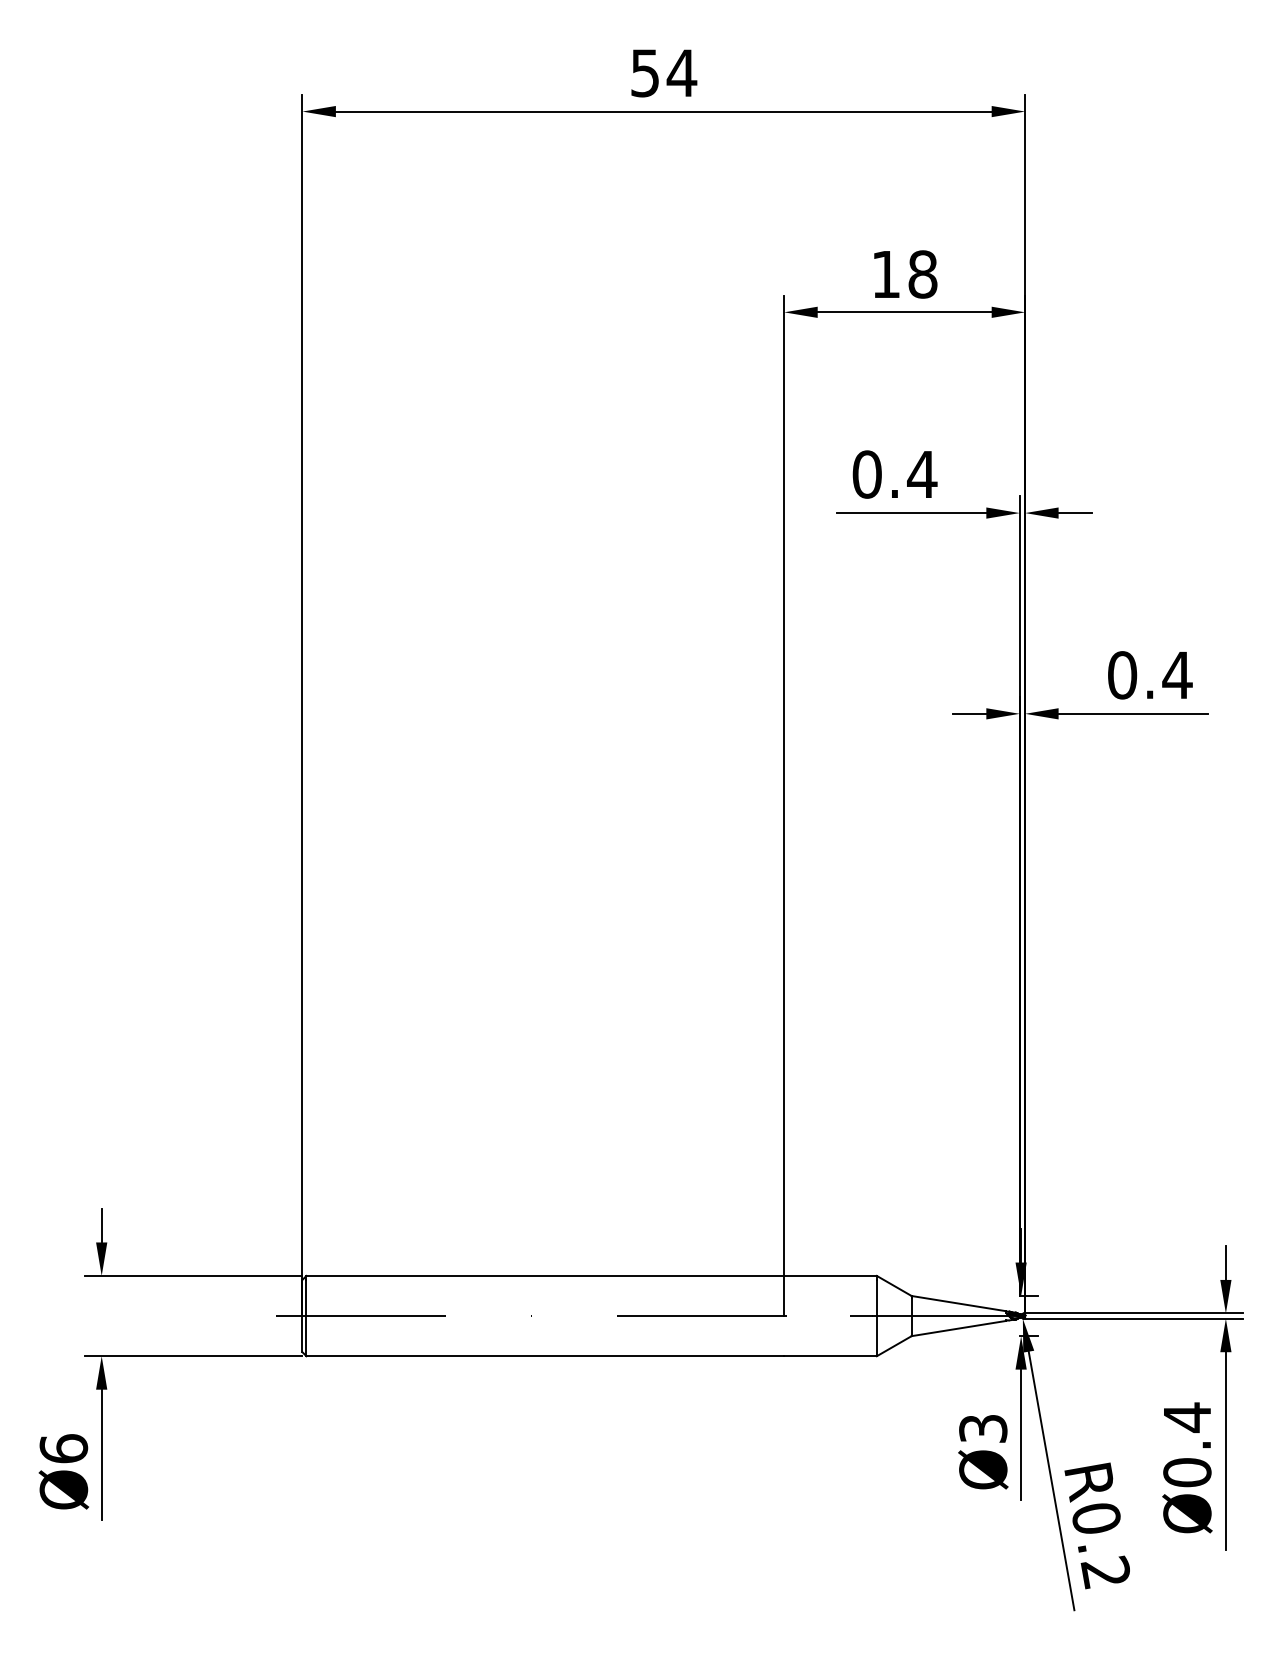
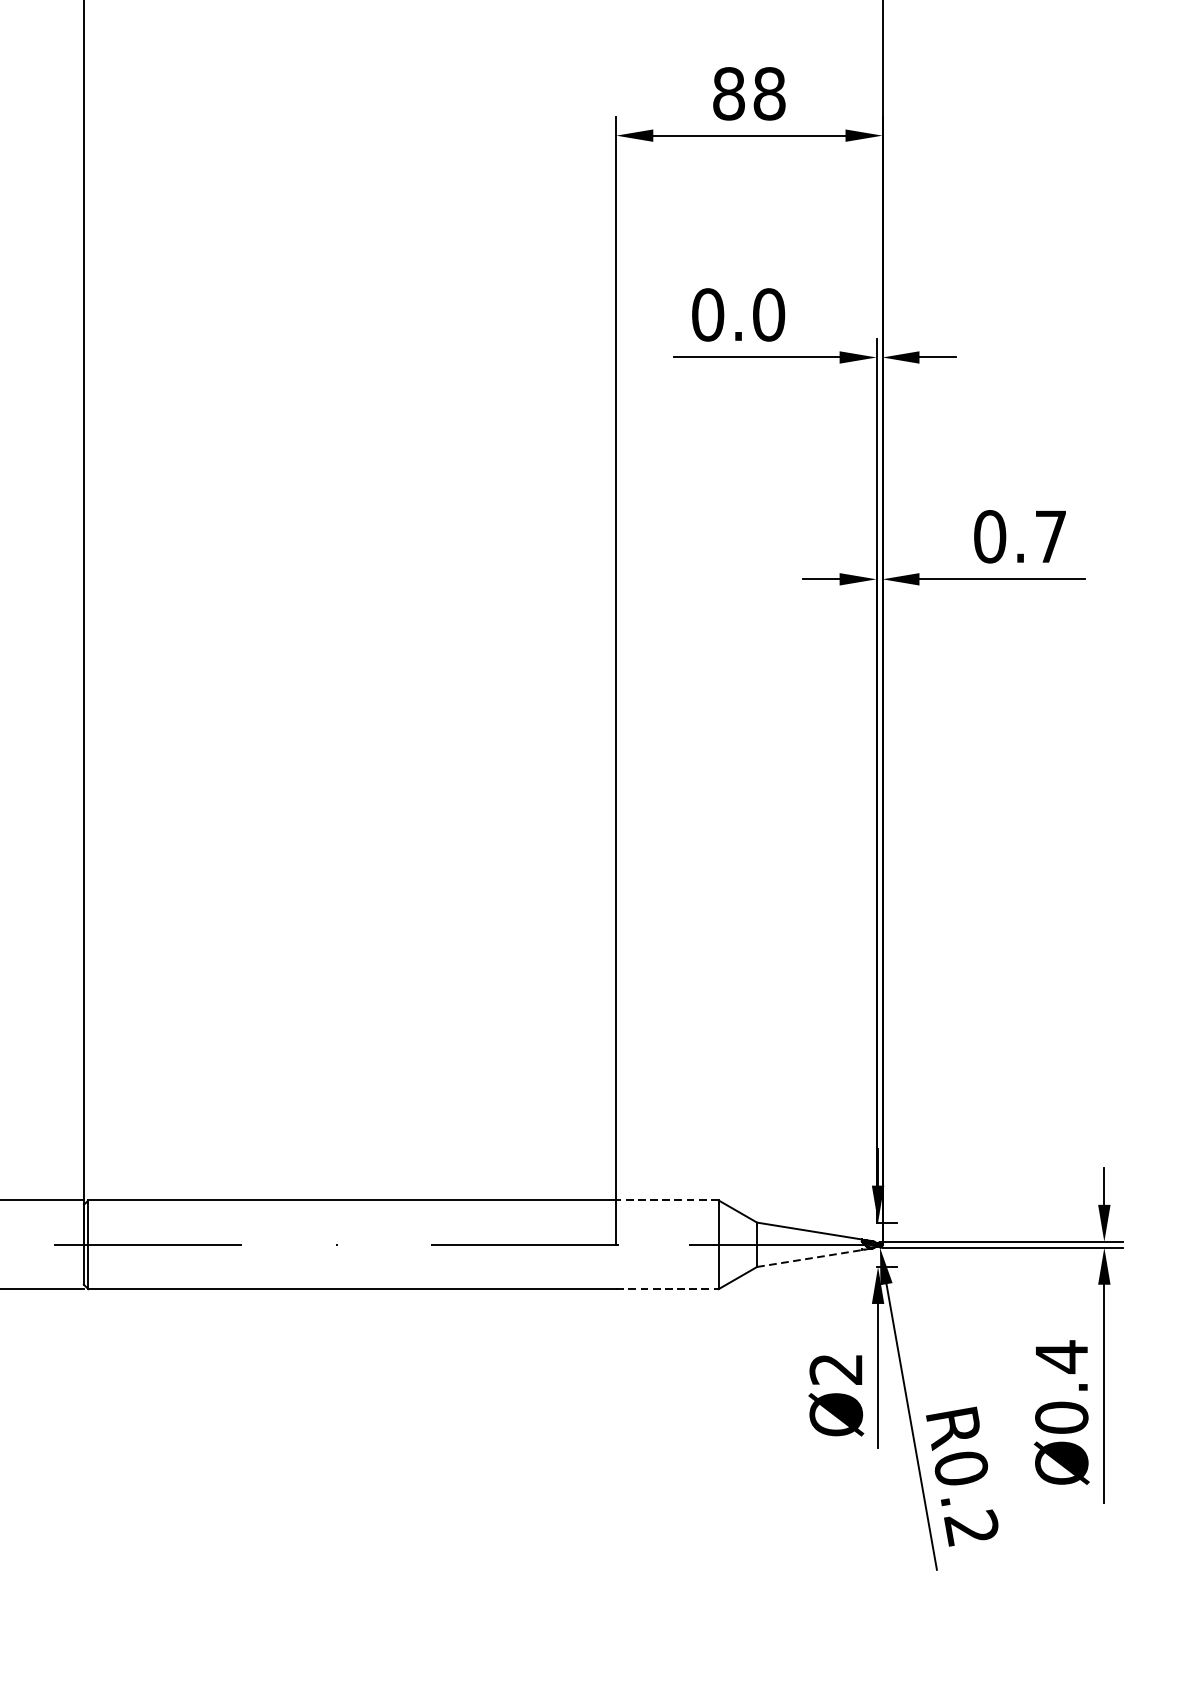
text: (885, 274) -> (728, 93), 18 -> 88
text: (922, 474) -> (769, 314), 0.4 -> 0.0
text: (1177, 674) -> (1050, 535), 0.4 -> 0.7
line: (830, 1275) -> (667, 1199), solid -> dashed
line: (959, 1328) -> (809, 1258), solid -> dashed
line: (831, 1356) -> (668, 1289), solid -> dashed
text: (983, 1428) -> (836, 1369), Ø3 -> Ø2

